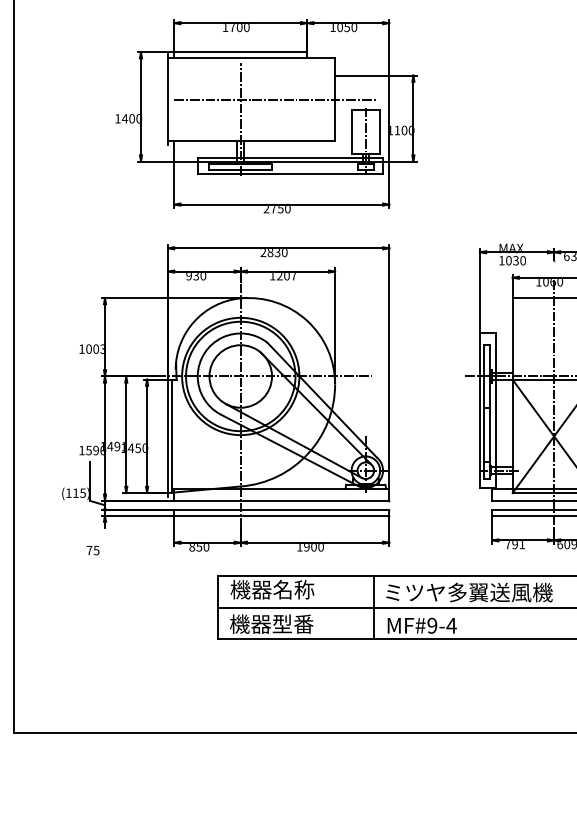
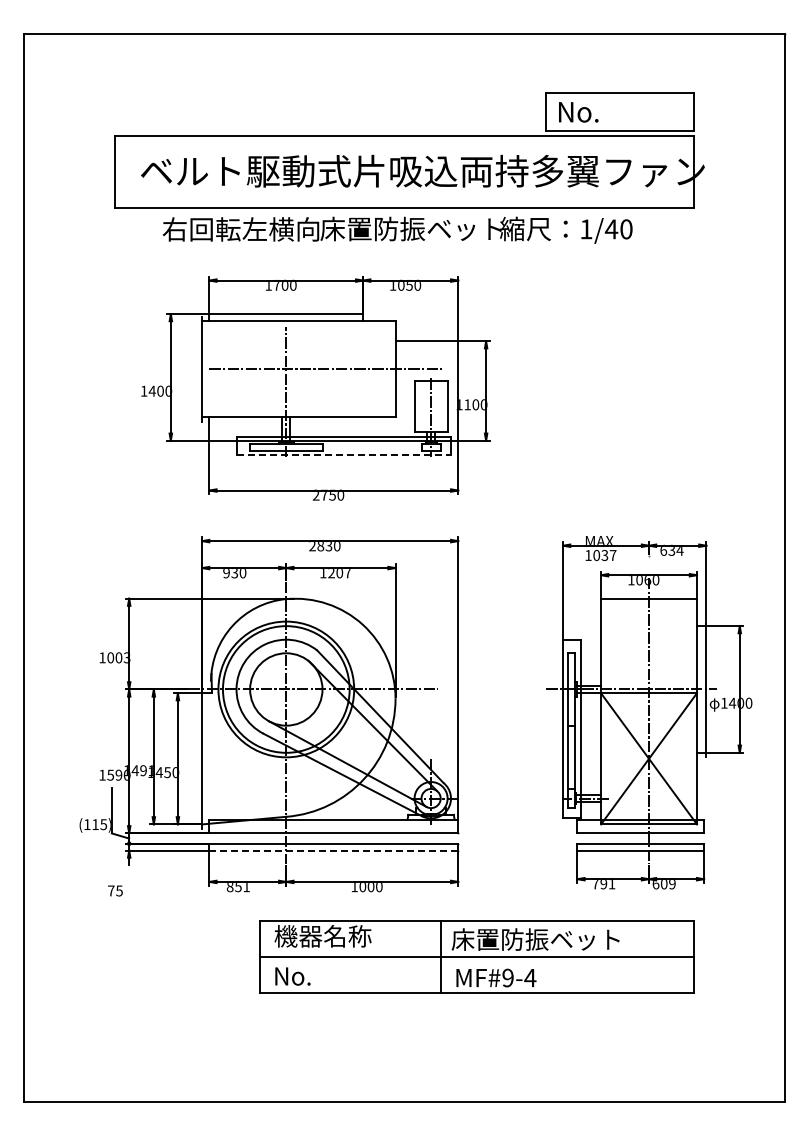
line: (291, 174) -> (344, 455), solid -> dashed
text: (522, 260) -> (612, 555), 1030 -> 1037
line: (171, 436) -> (206, 758), removed
line: (282, 515) -> (334, 850), solid -> dashed
text: (206, 547) -> (246, 887), 850 -> 851
text: (306, 547) -> (362, 887), 1900 -> 1000
text: (468, 592) -> (549, 939), ミツヤ多翼送風機 -> 床置防振ベット
text: (271, 623) -> (321, 975), 機器型番 -> No.

